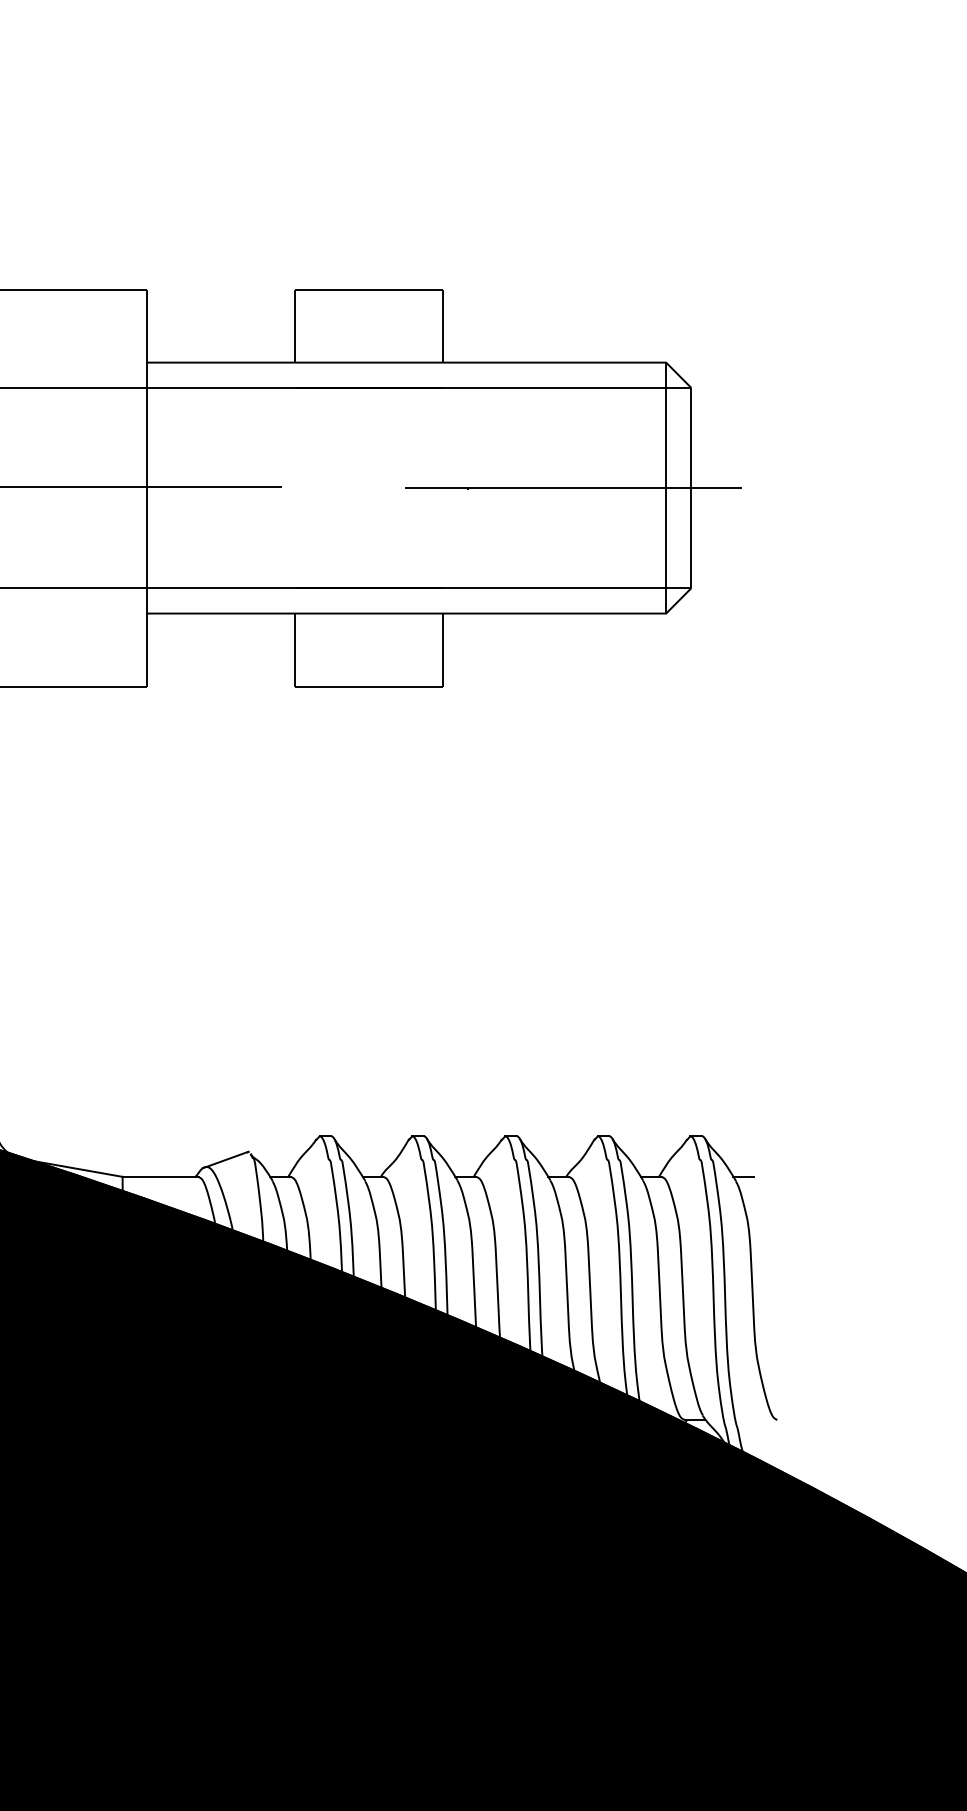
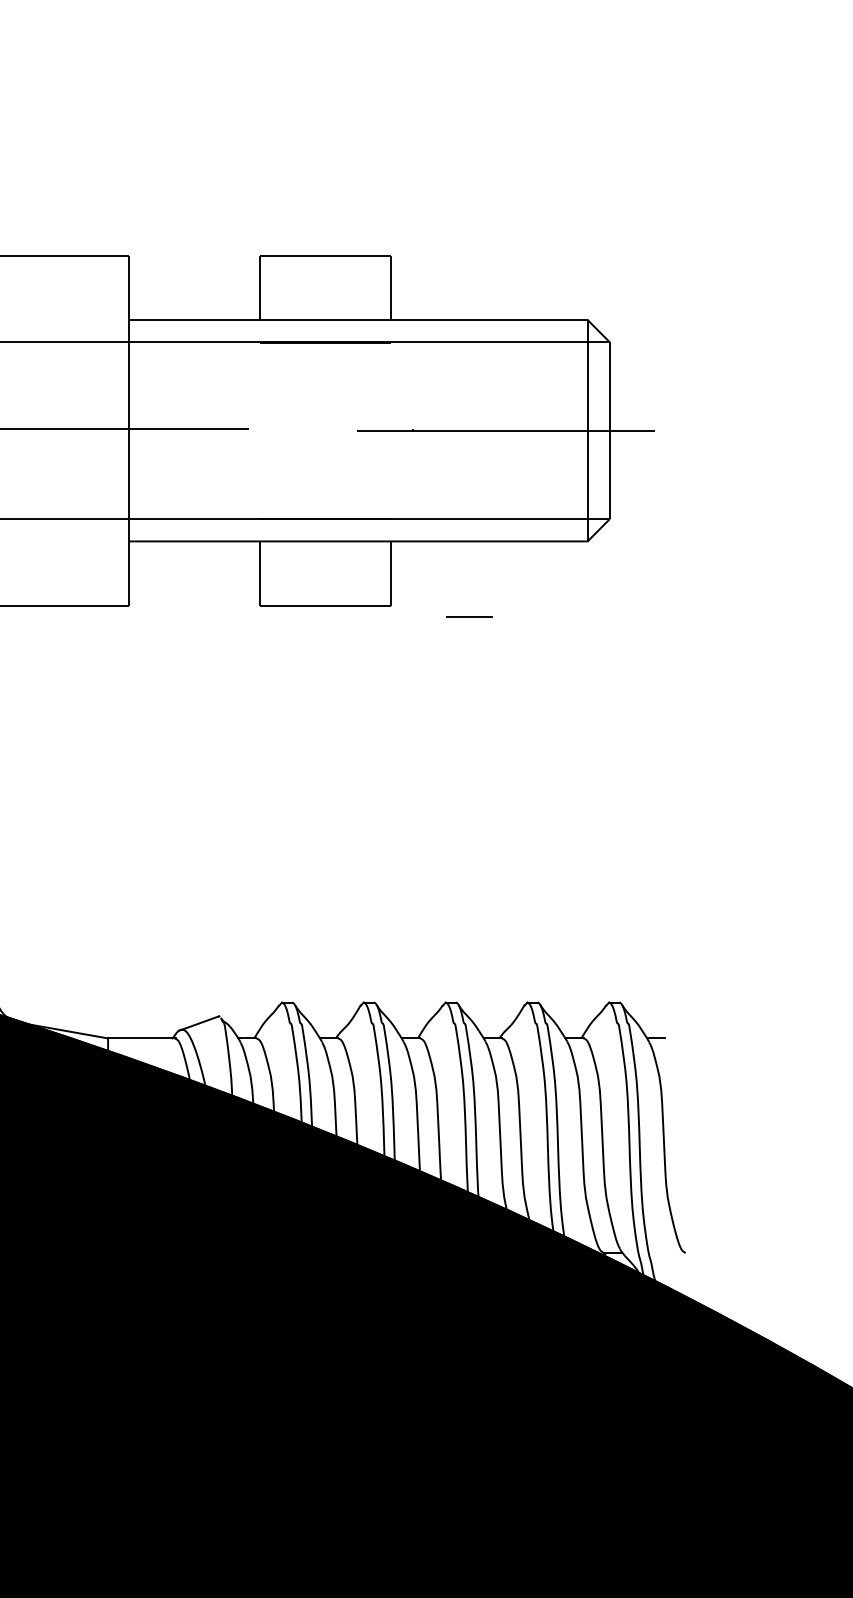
line: (532, 698) -> (469, 616), added

